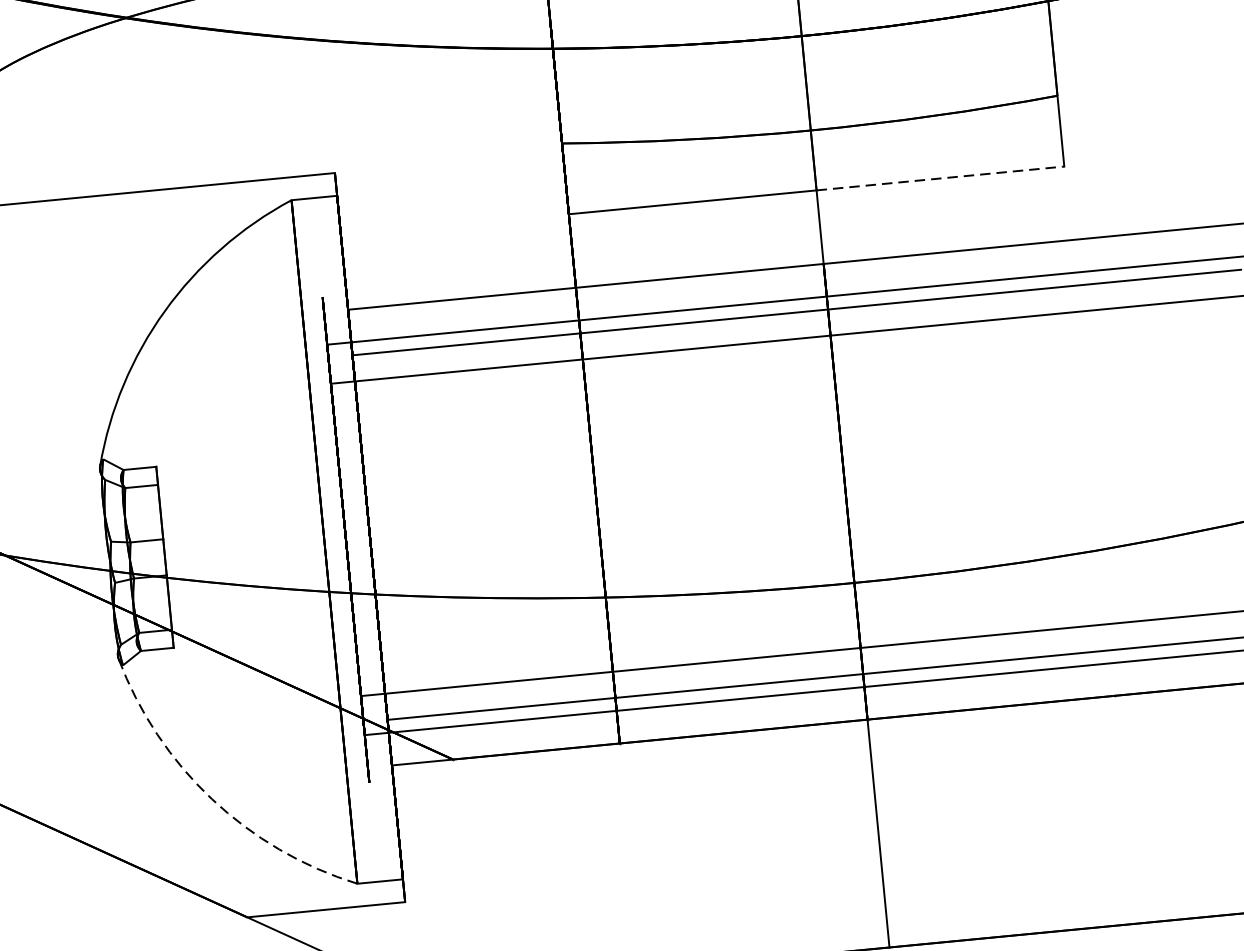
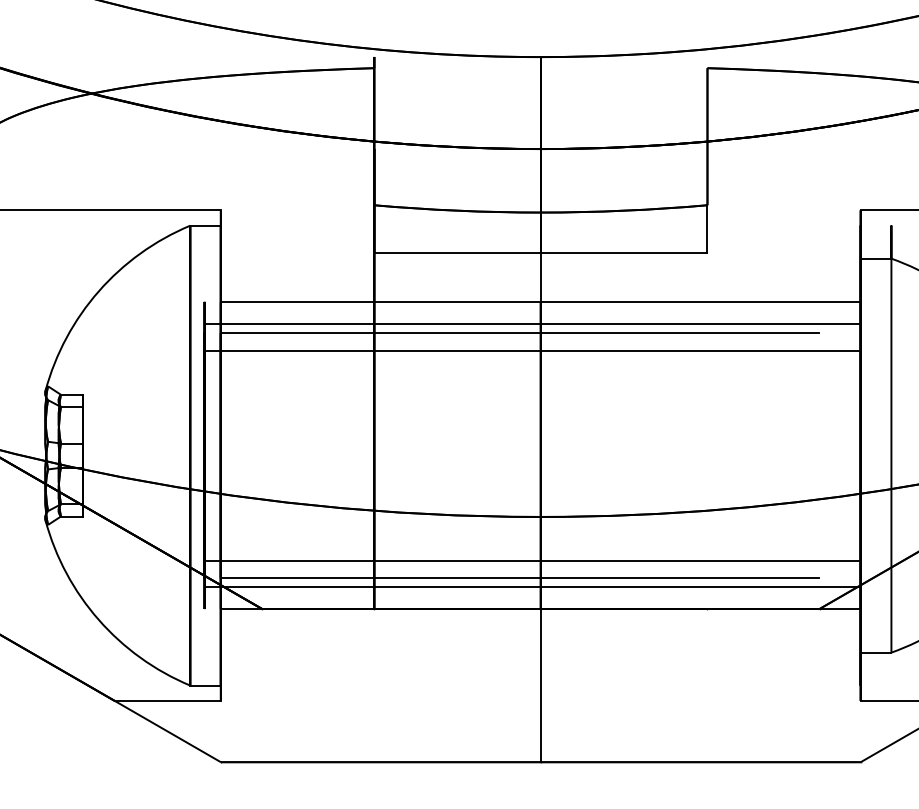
line: (940, 177) -> (624, 252), dashed -> solid
arc: (211, 798) -> (98, 619), dashed -> solid

